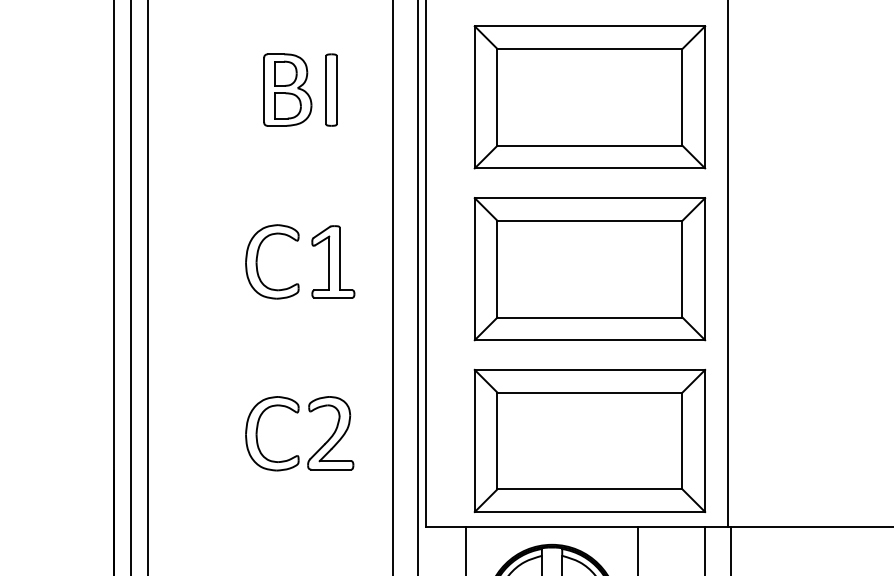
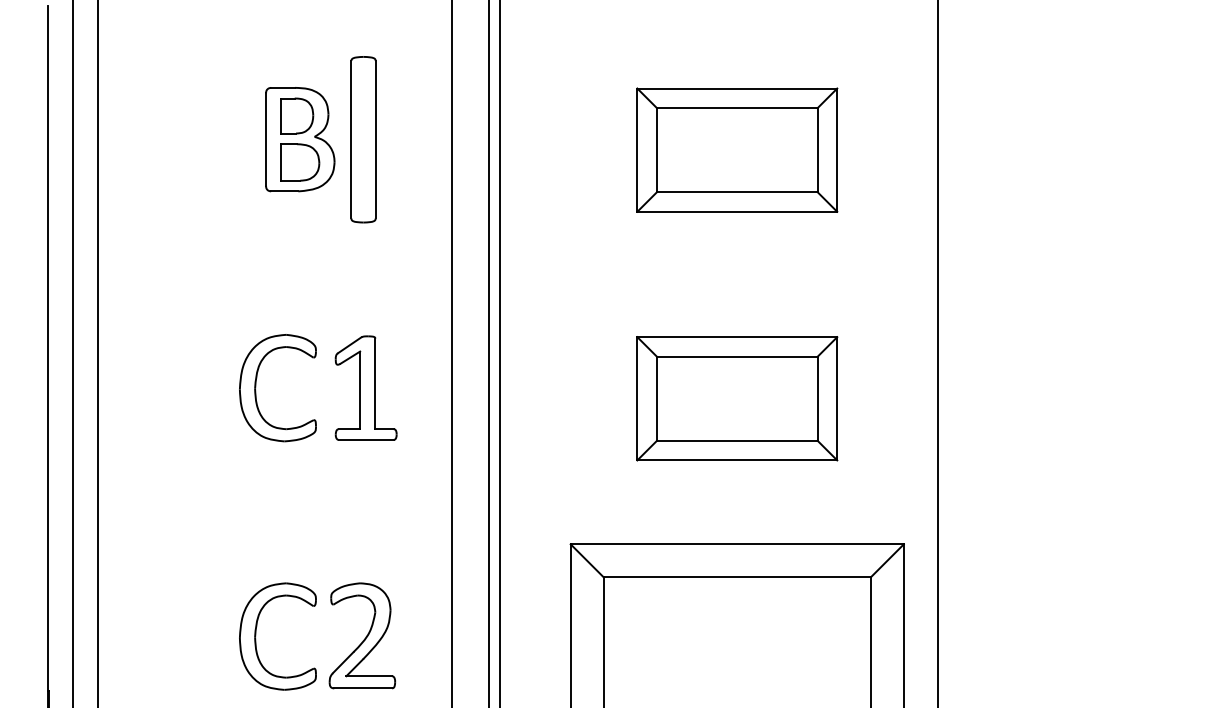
part: (331, 89) -> (363, 138), size x1.6
part: (589, 97) -> (736, 150), size x0.6
part: (589, 269) -> (736, 399), size x0.6

